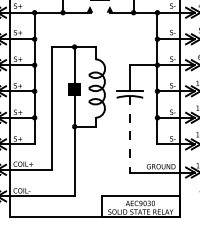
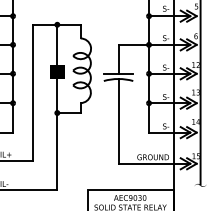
line: (129, 134) -> (118, 121), dashed -> solid

